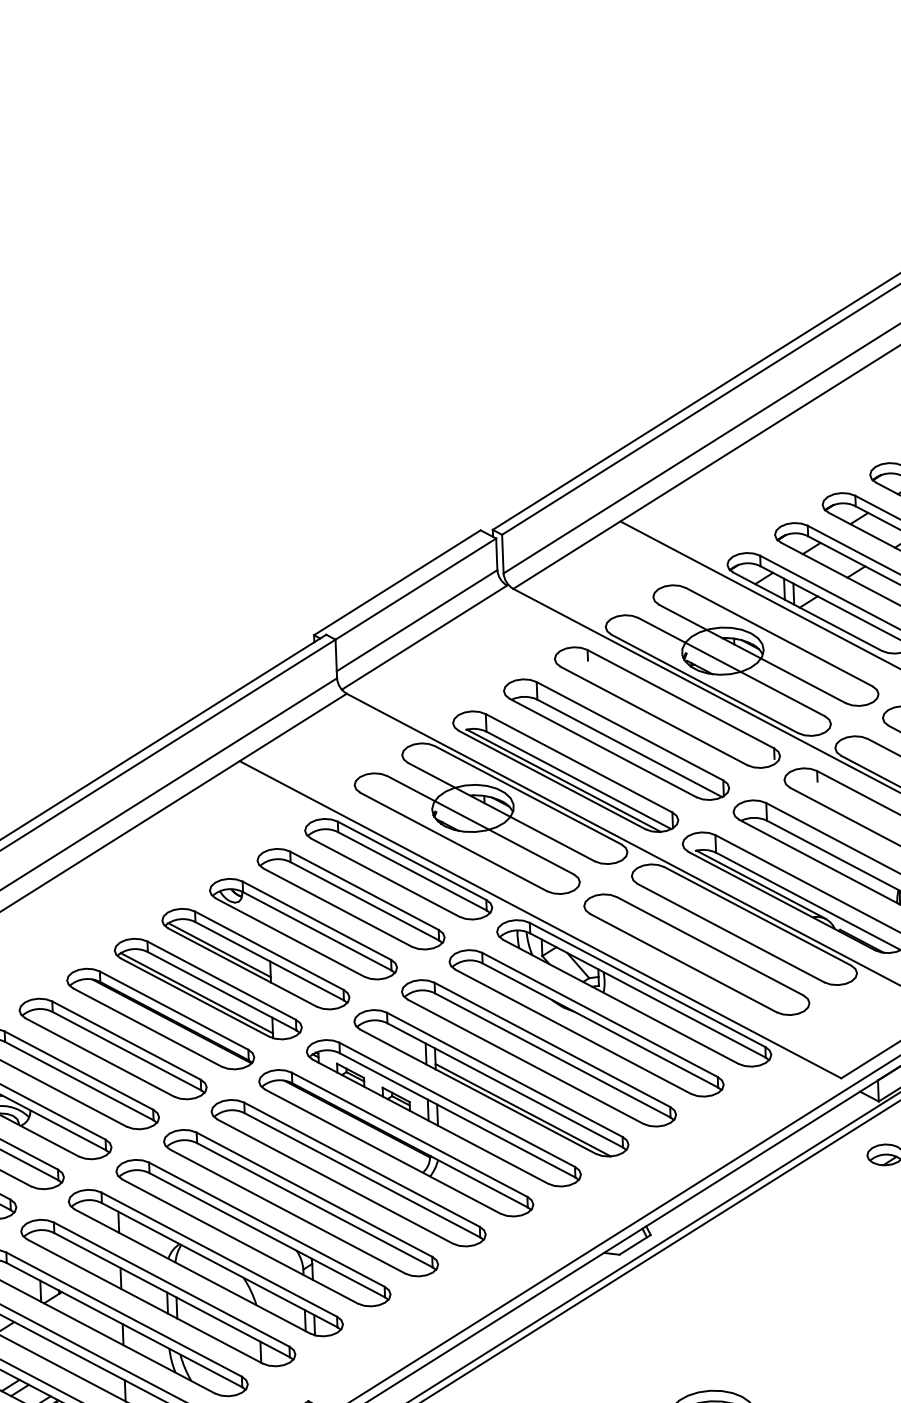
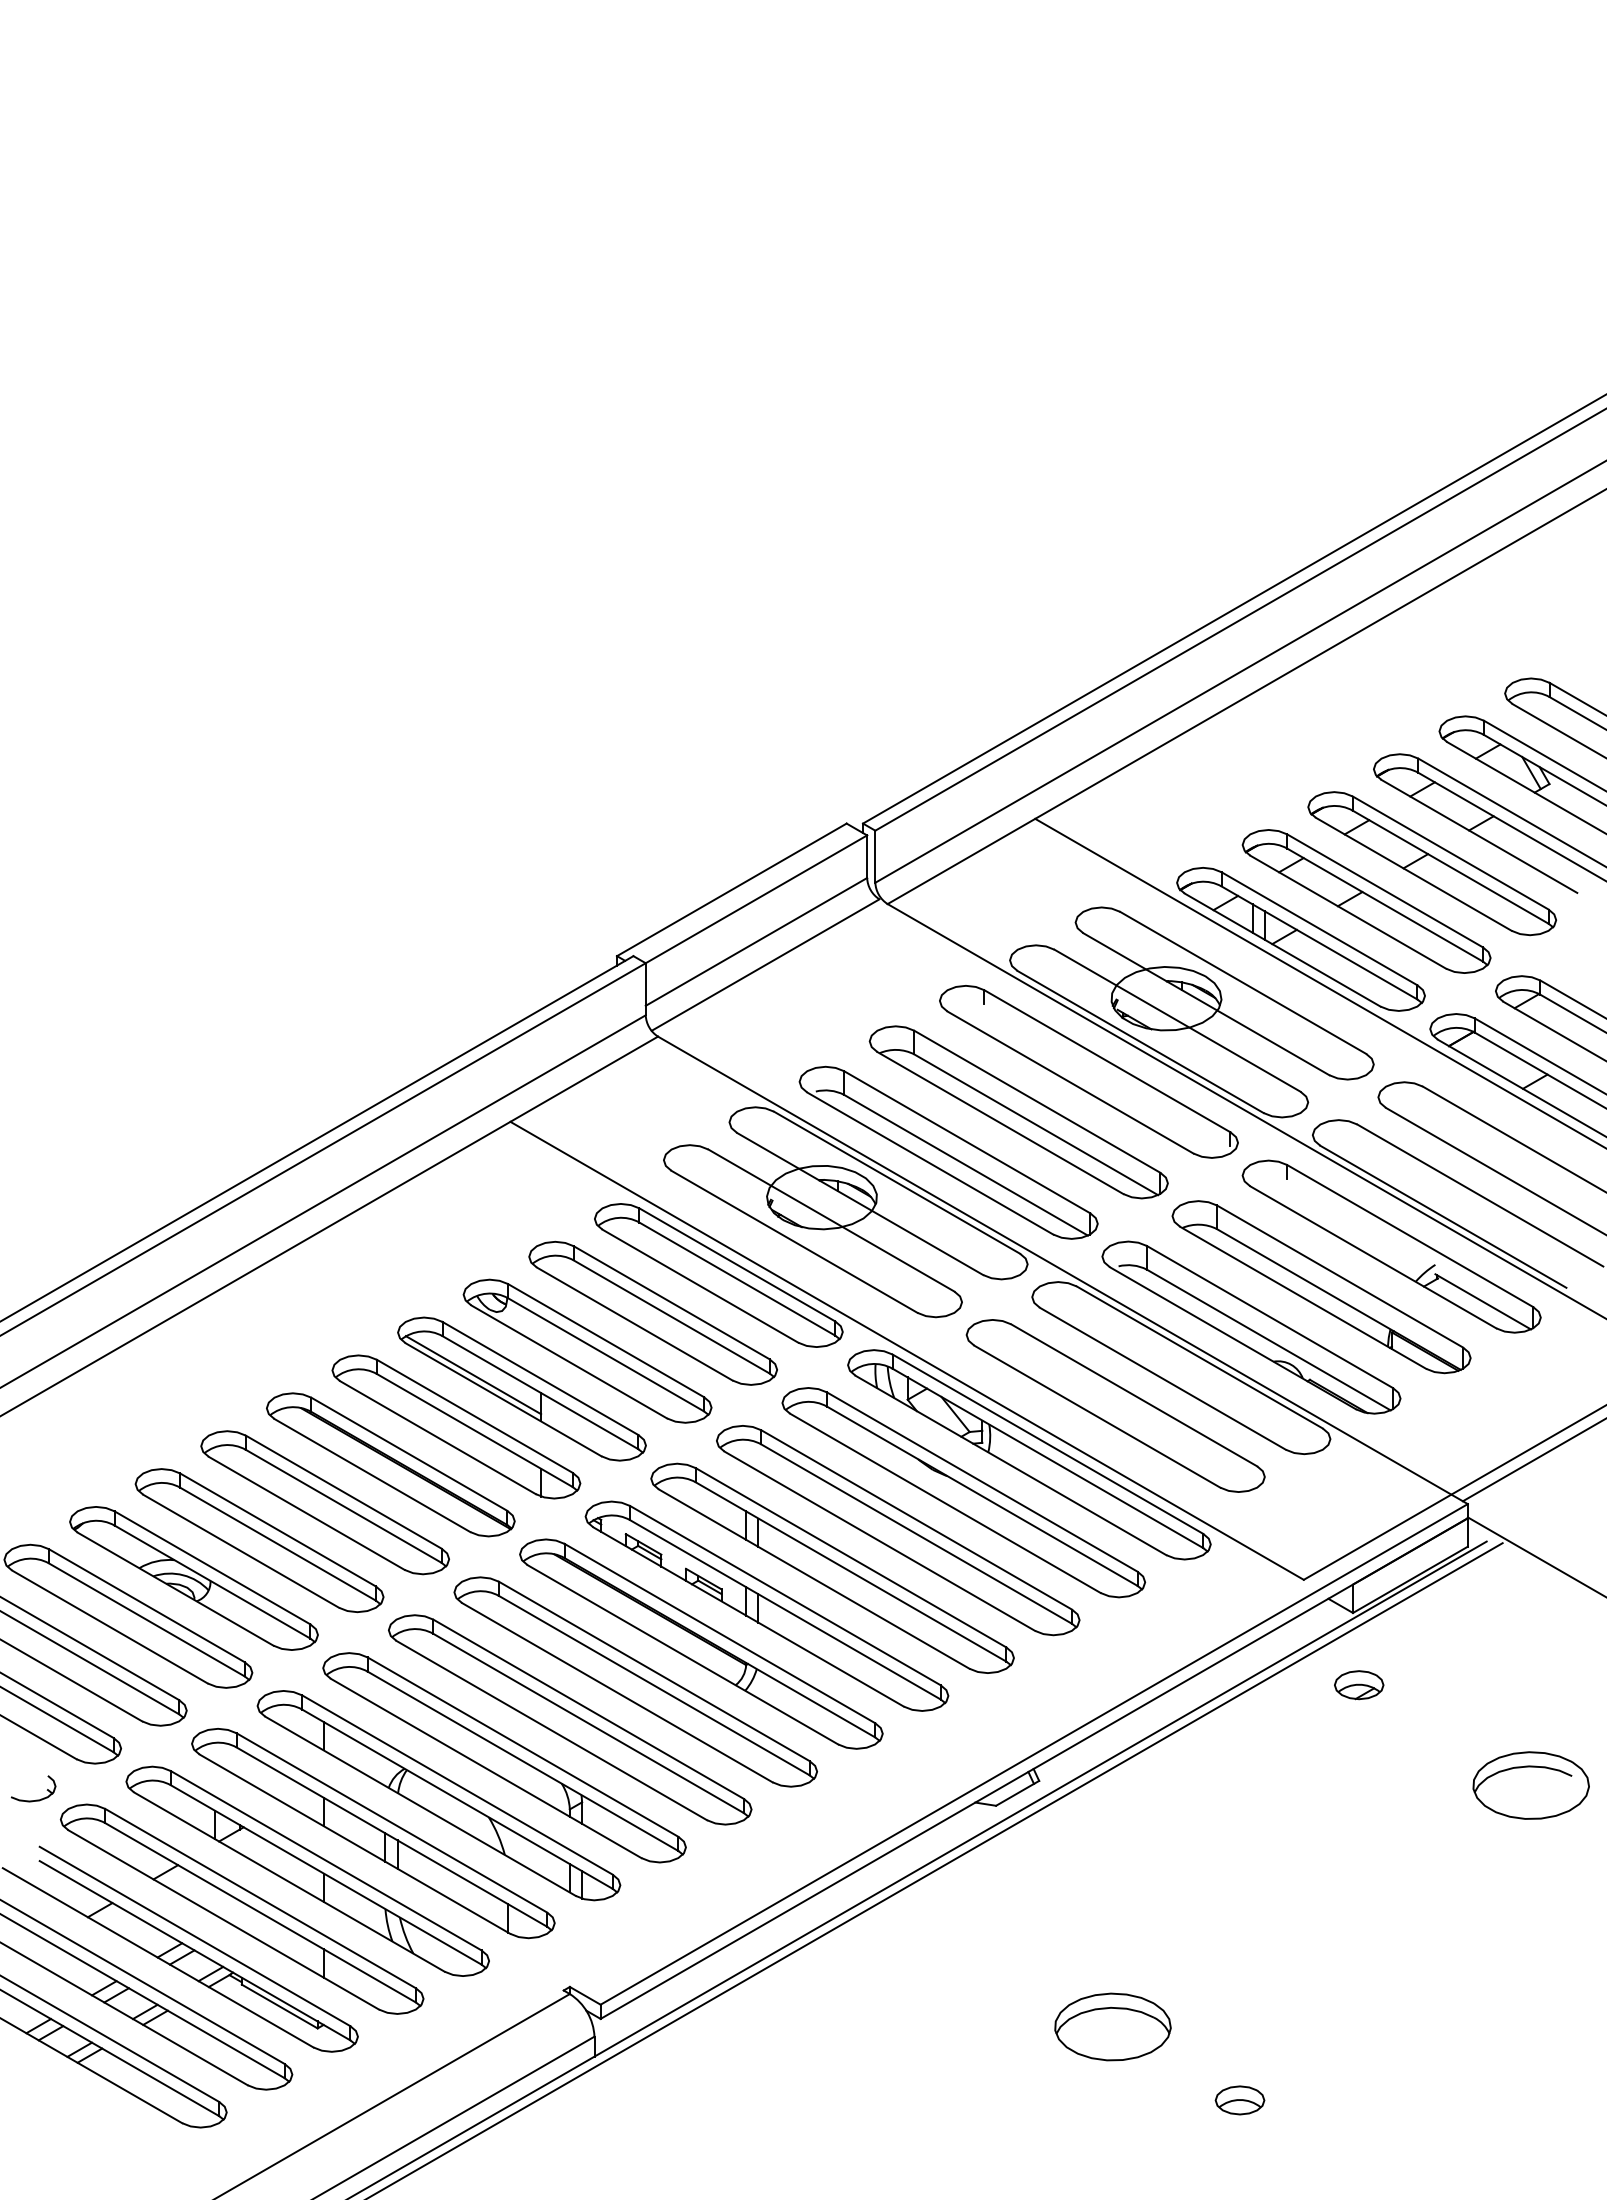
line: (563, 780) -> (945, 1164), removed
line: (760, 884) -> (1205, 1314), removed
line: (196, 992) -> (440, 1431), removed
line: (522, 1110) -> (873, 1606), removed

